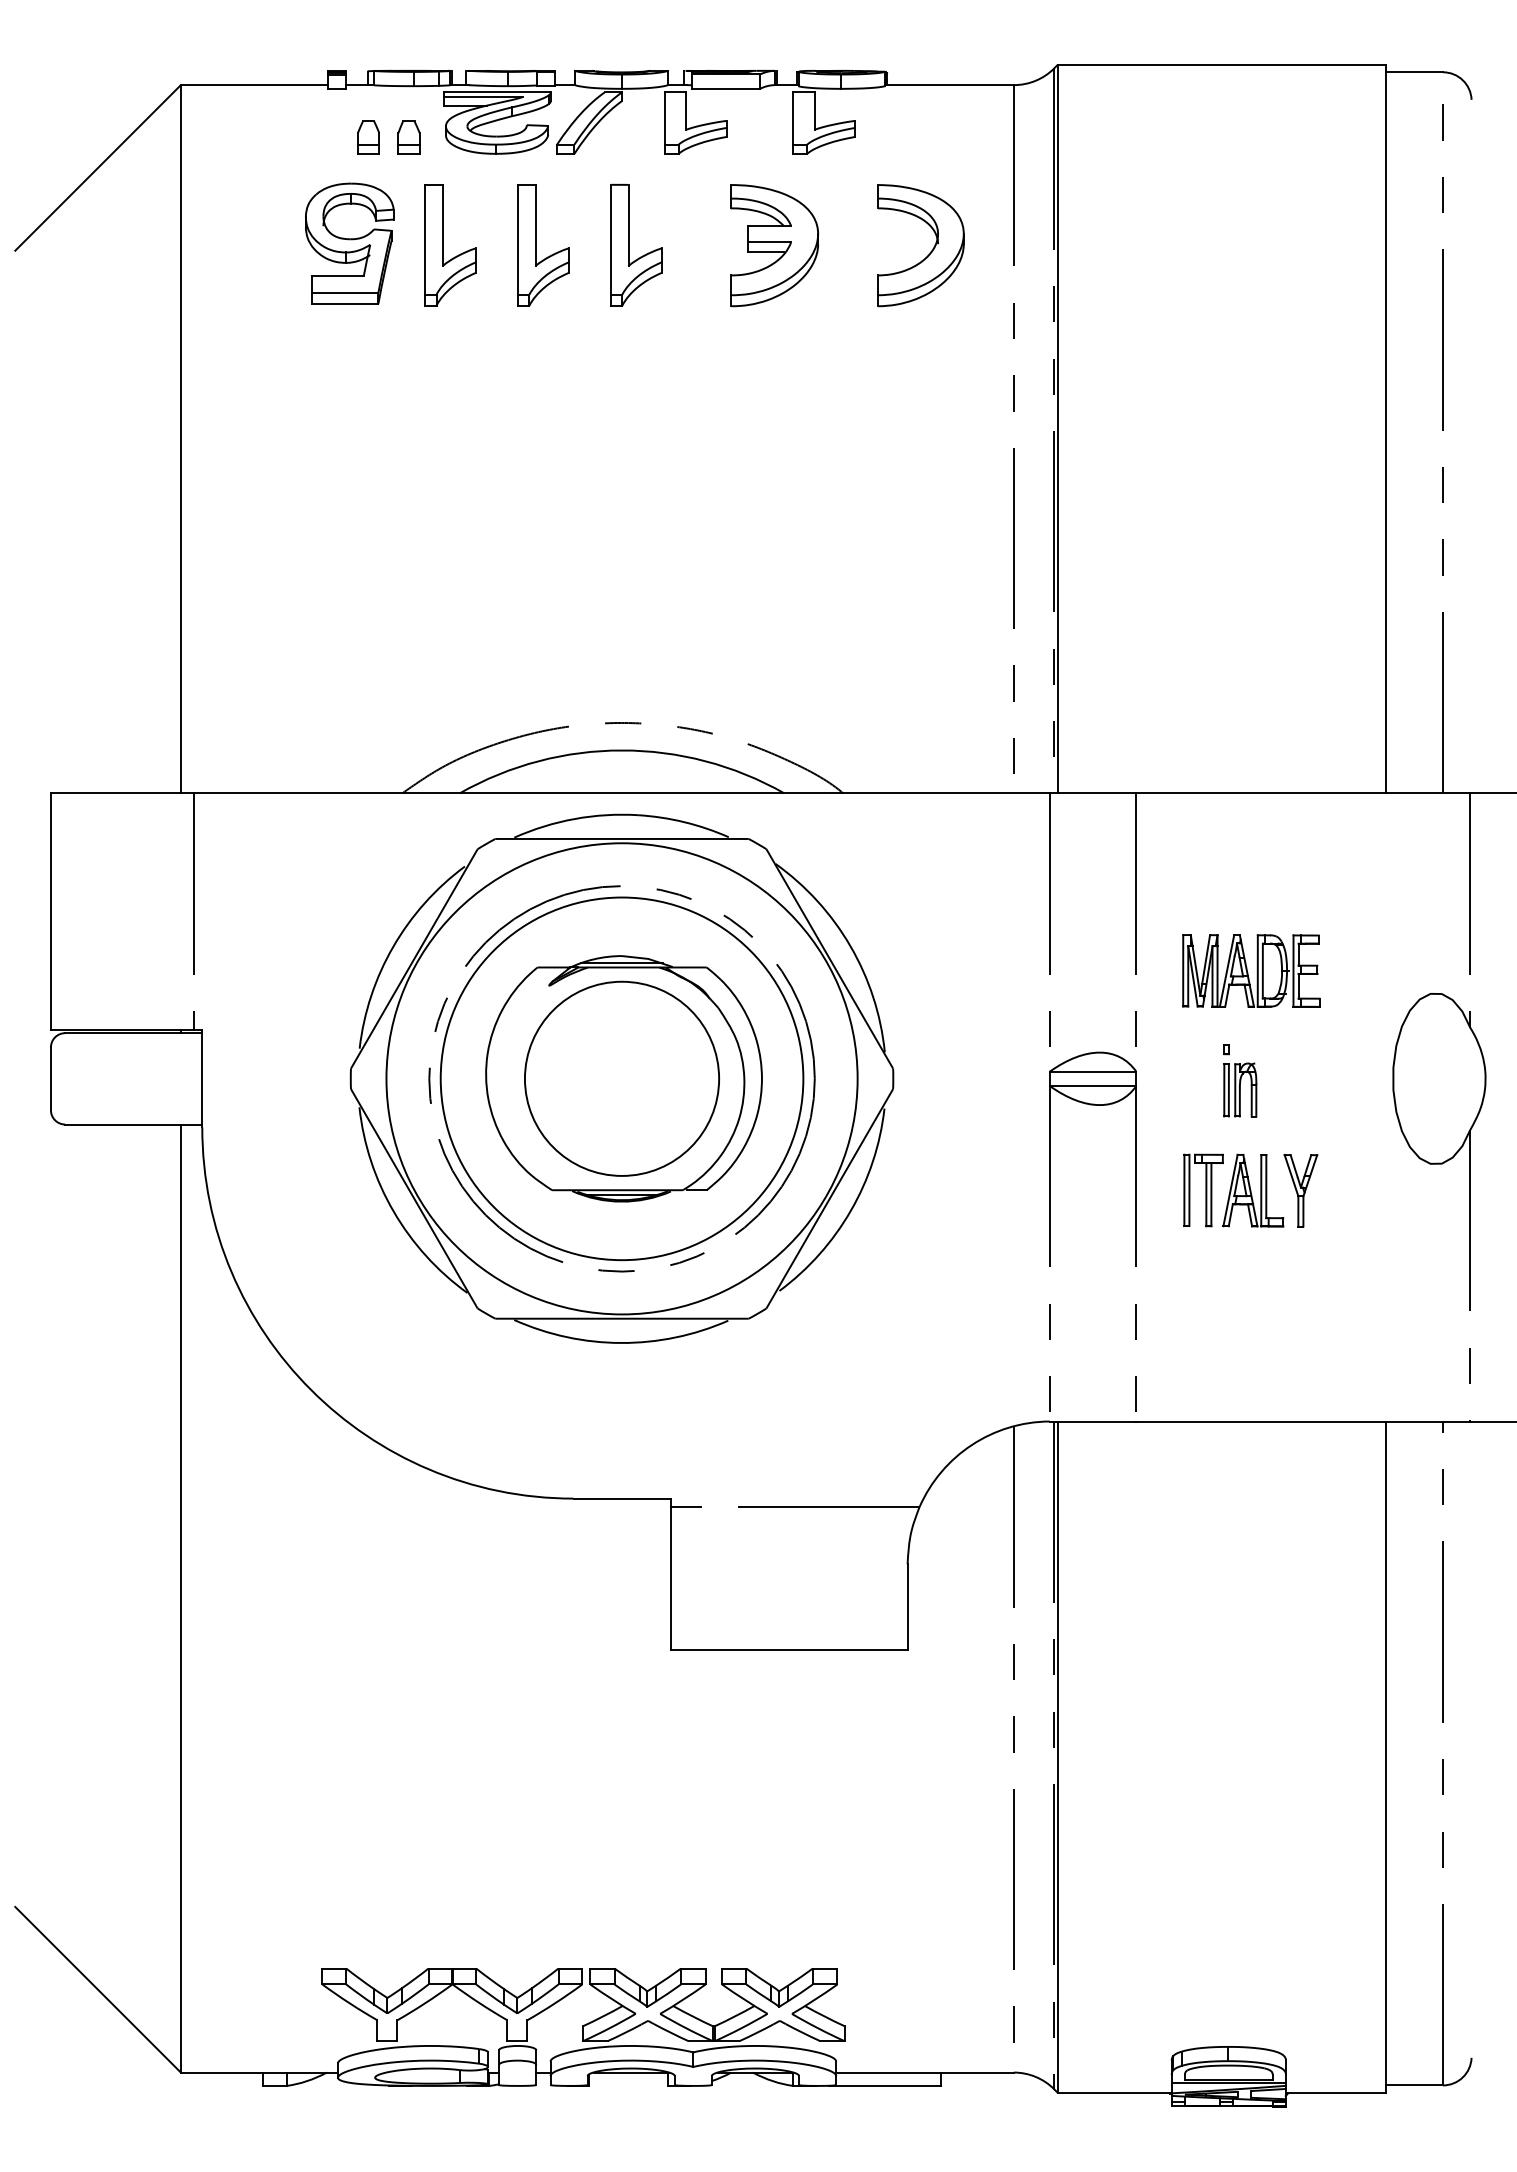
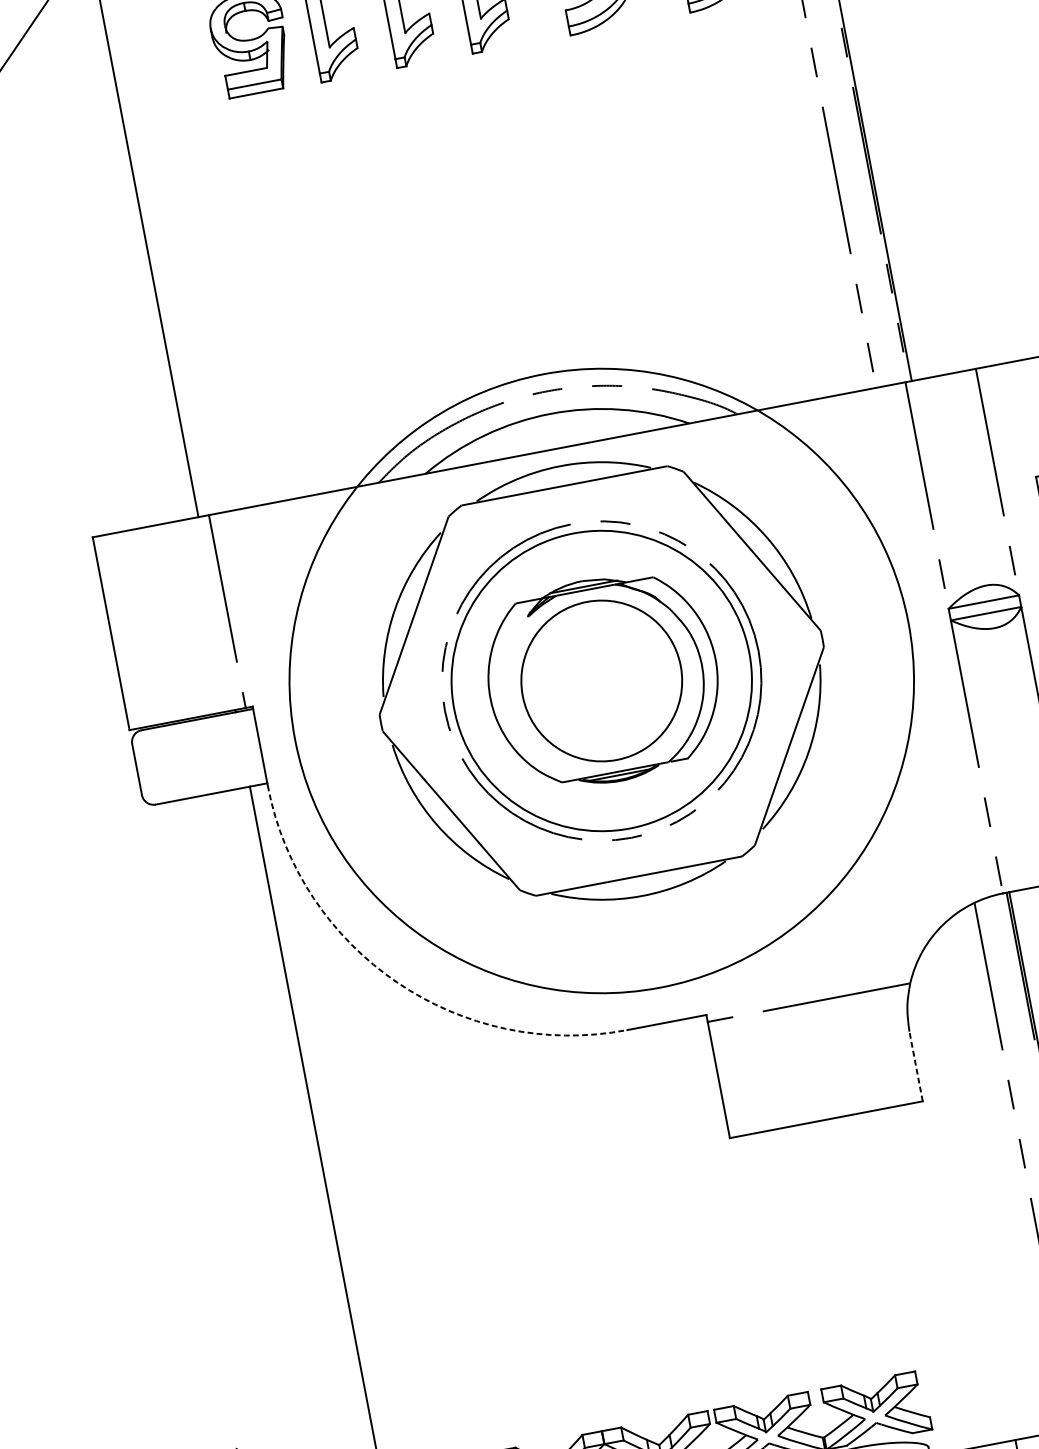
circle: (621, 1078) -> (601, 680), size x1.6
arc: (311, 1389) -> (397, 981), solid -> dashed
line: (907, 1607) -> (916, 1066), solid -> dashed

